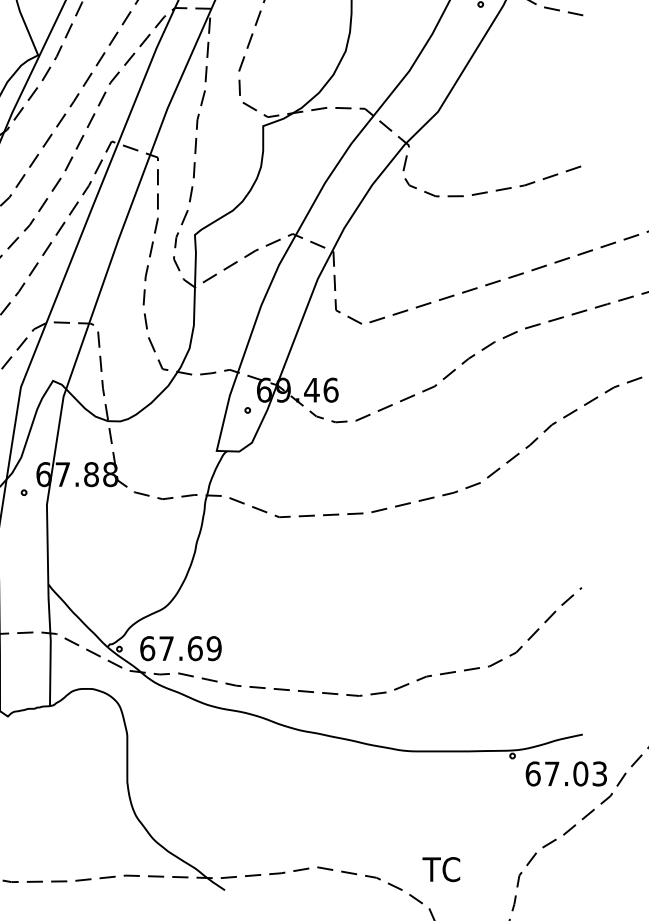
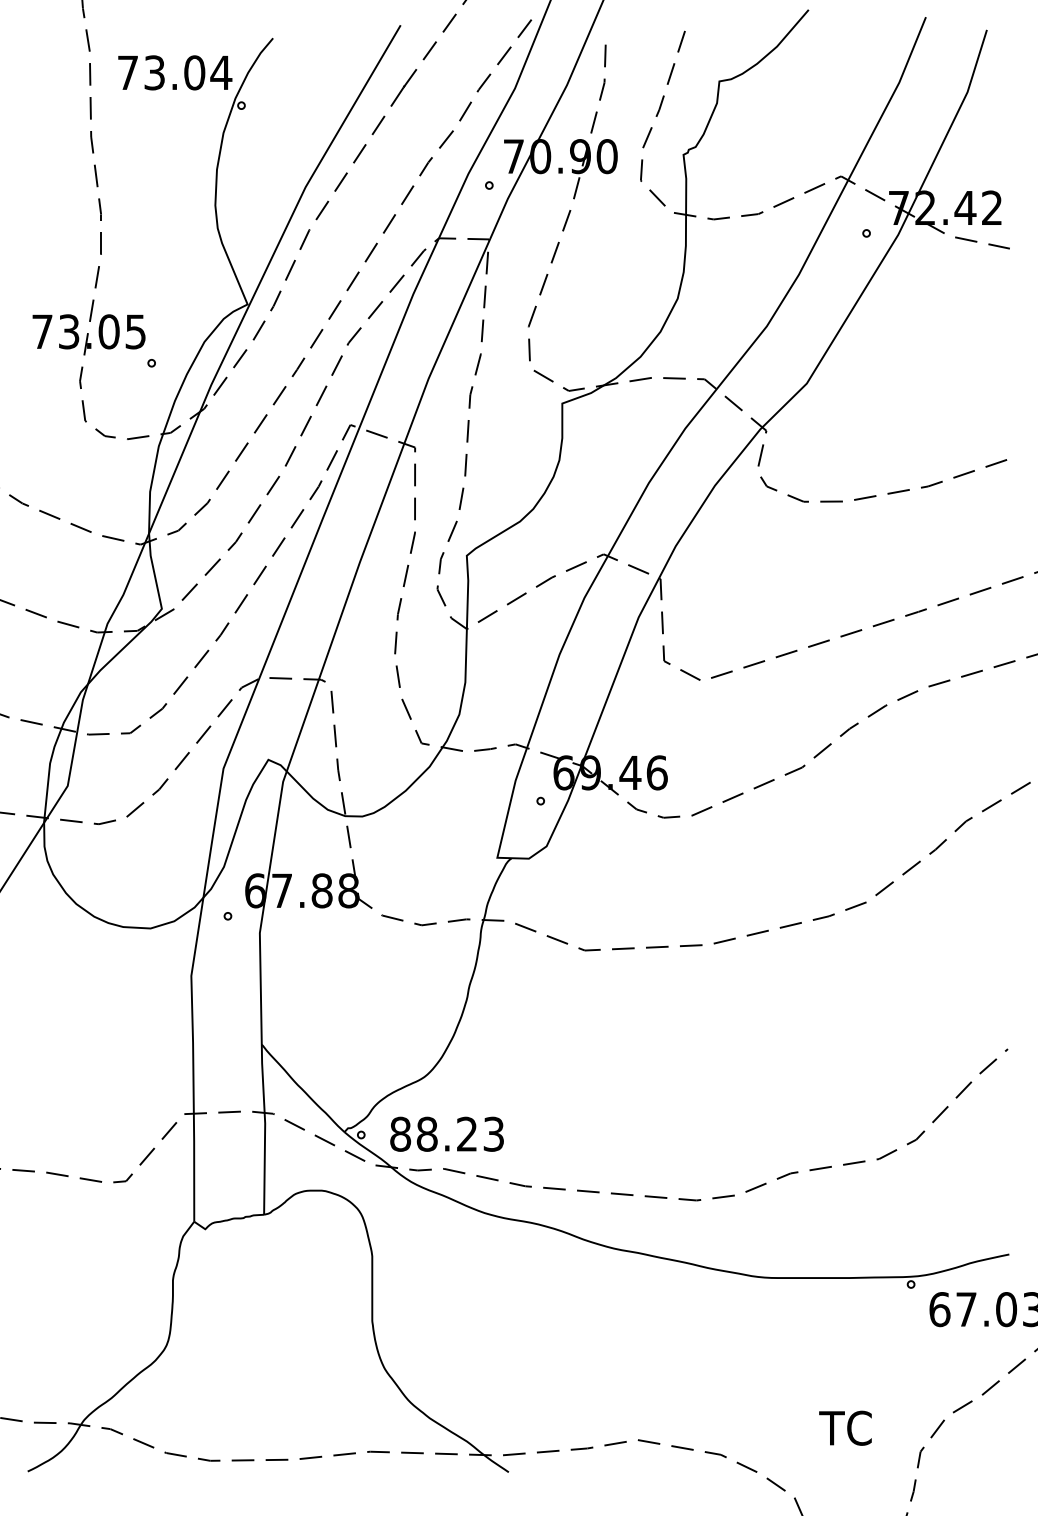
text: (181, 648) -> (447, 1133), 67.69 -> 88.23
text: (441, 869) -> (845, 1427), moved

